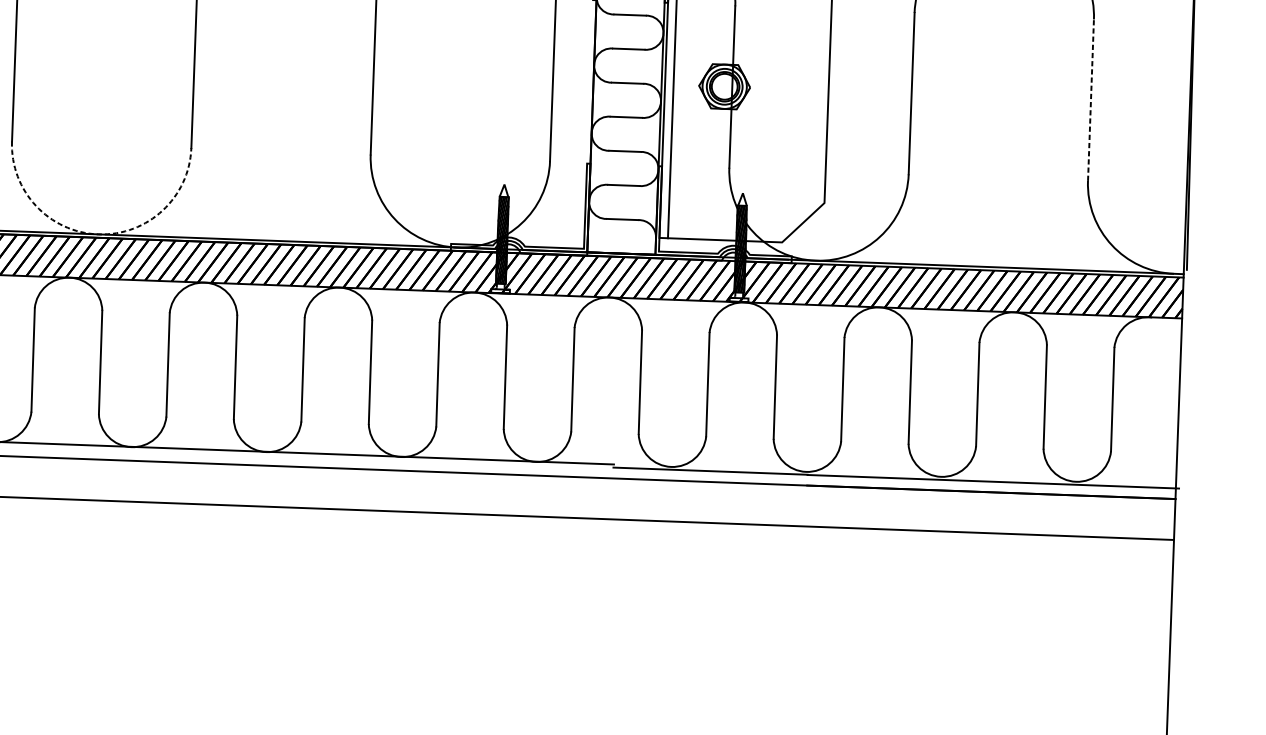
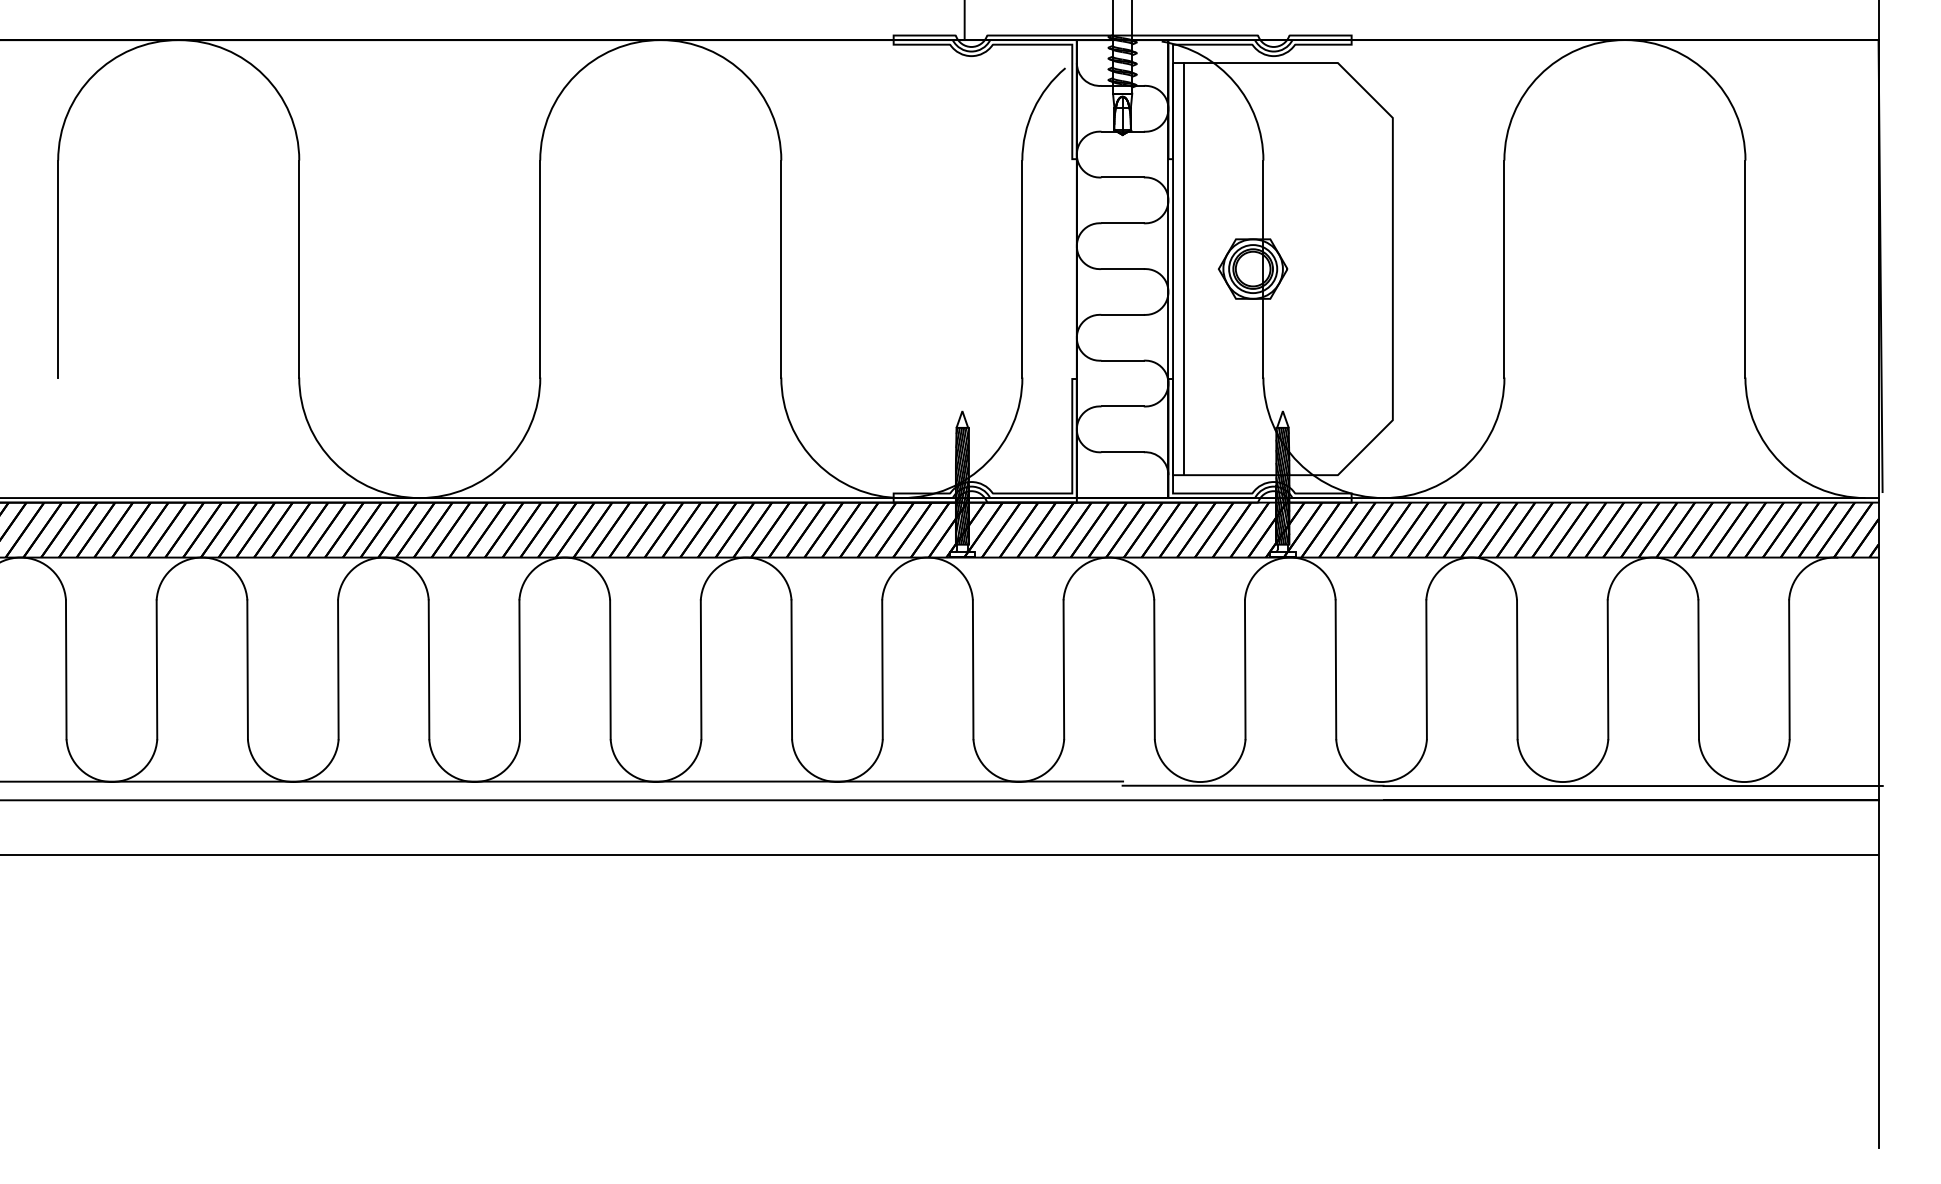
line: (1091, 99) -> (1745, 268), dashed -> solid
arc: (98, 234) -> (419, 498), dashed -> solid

